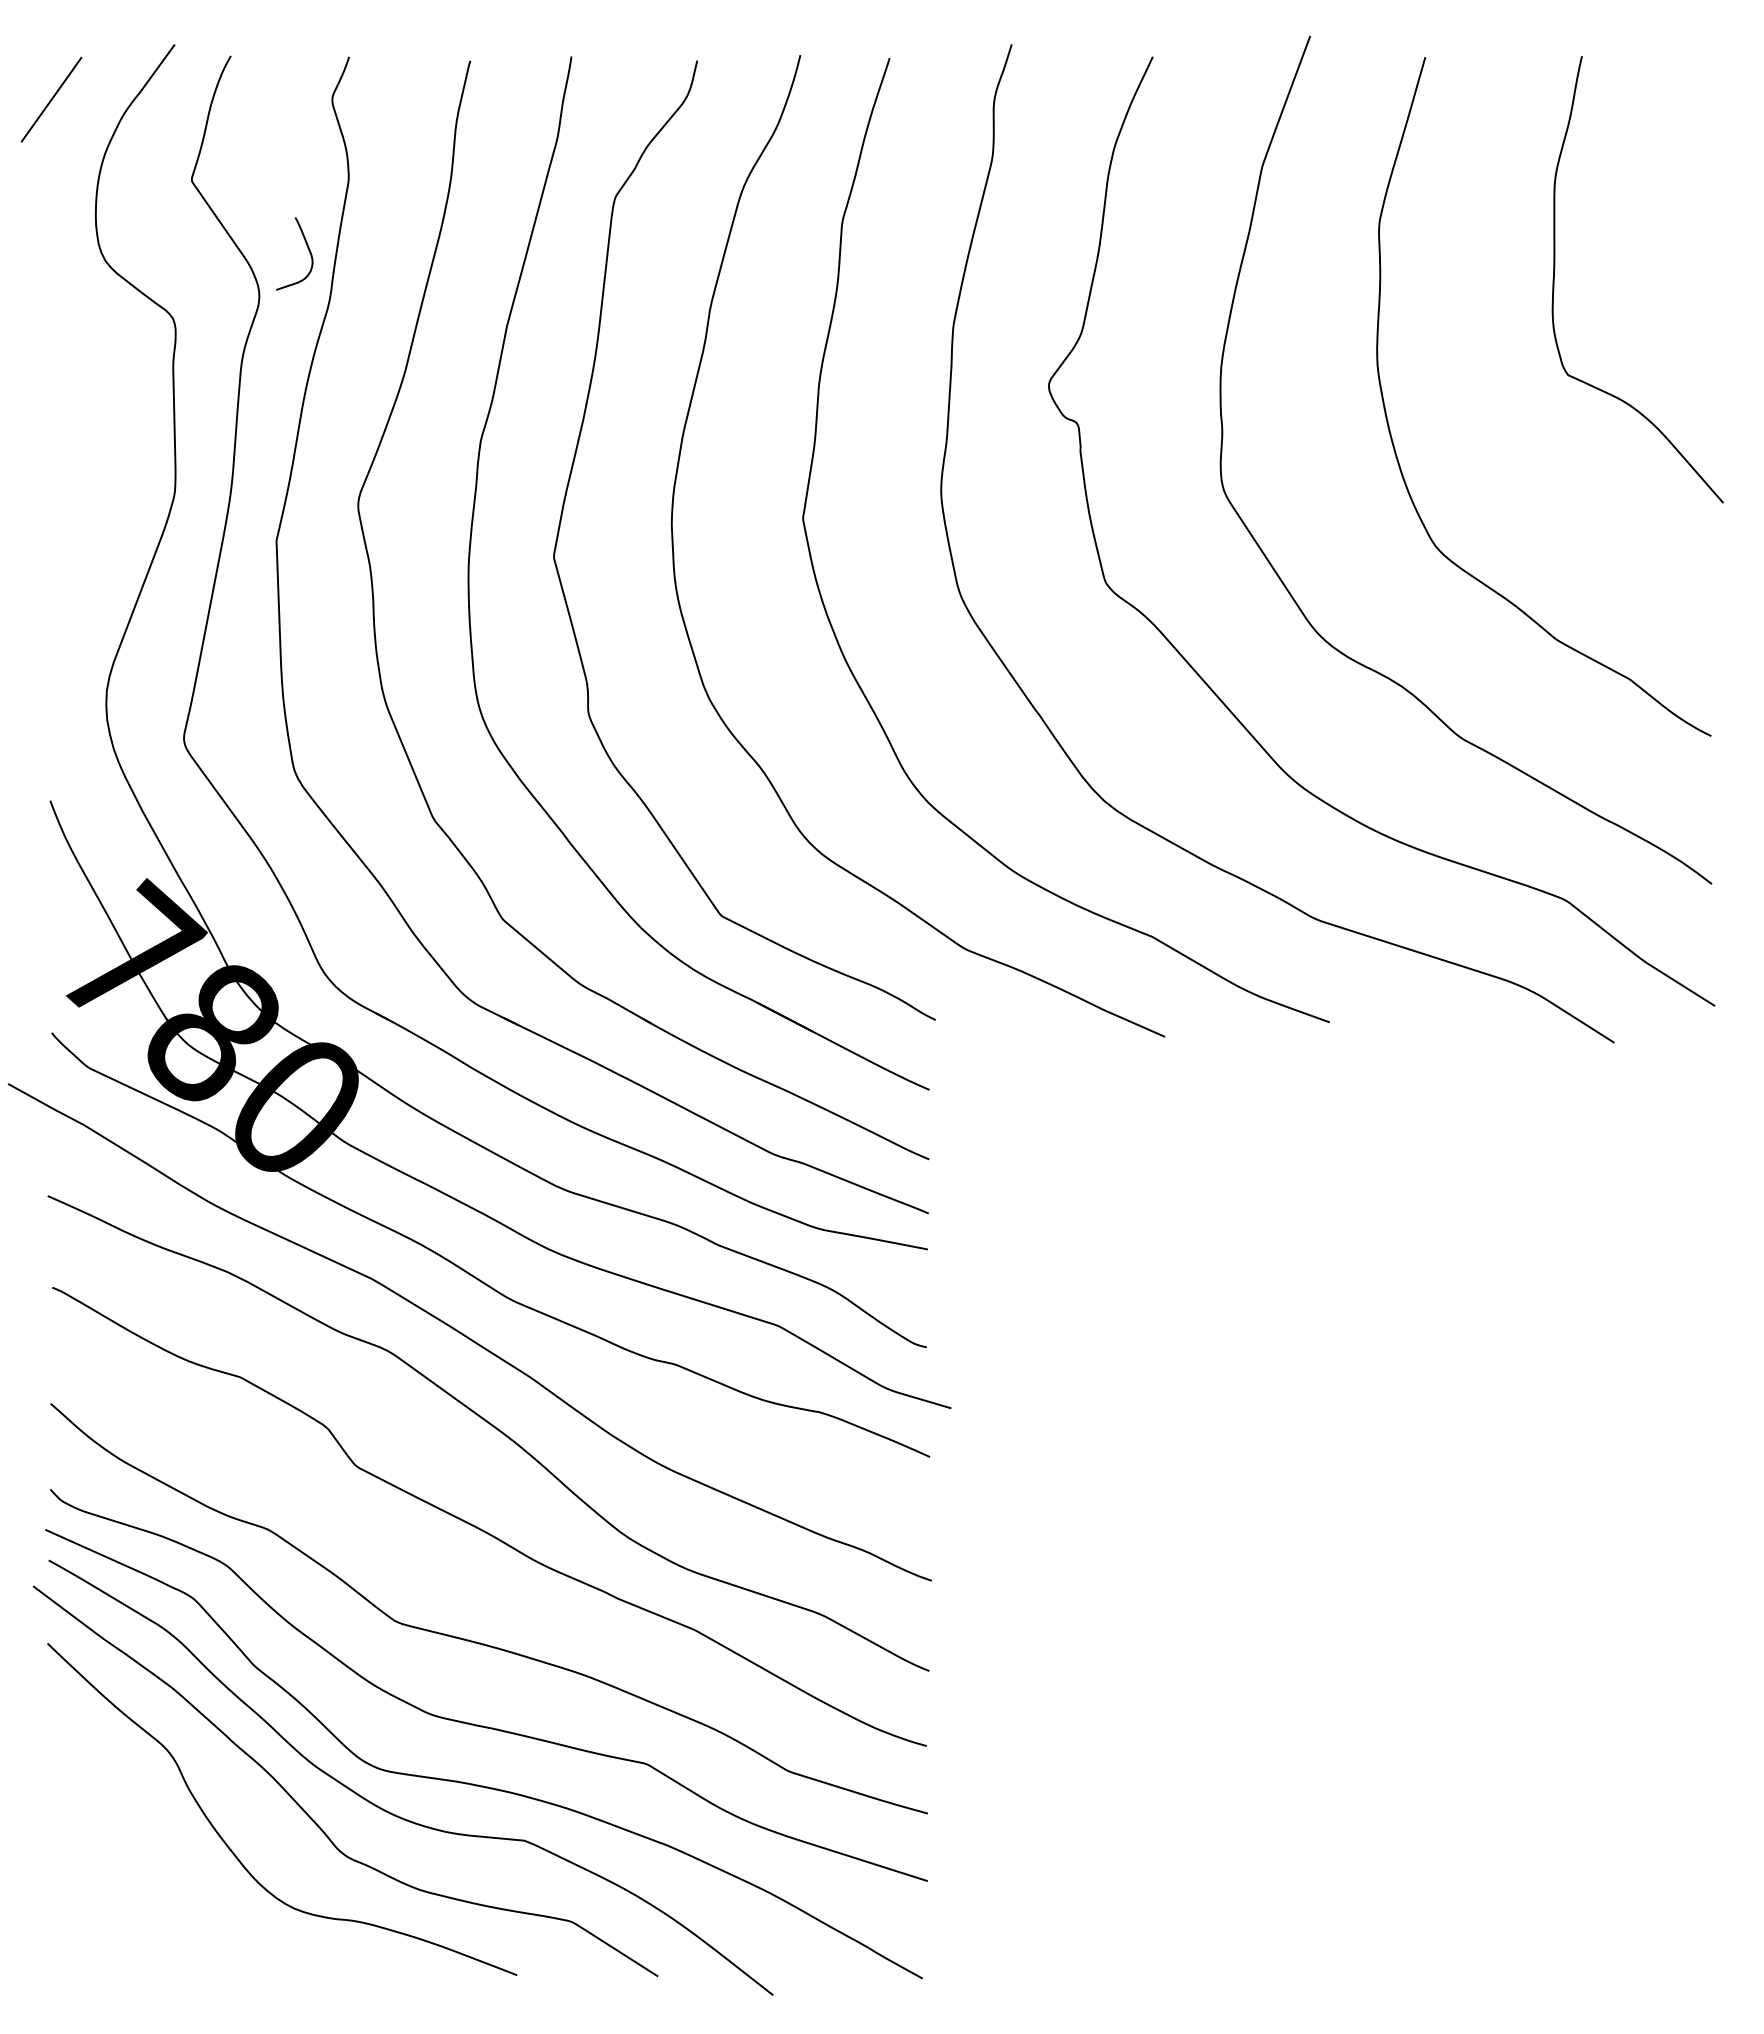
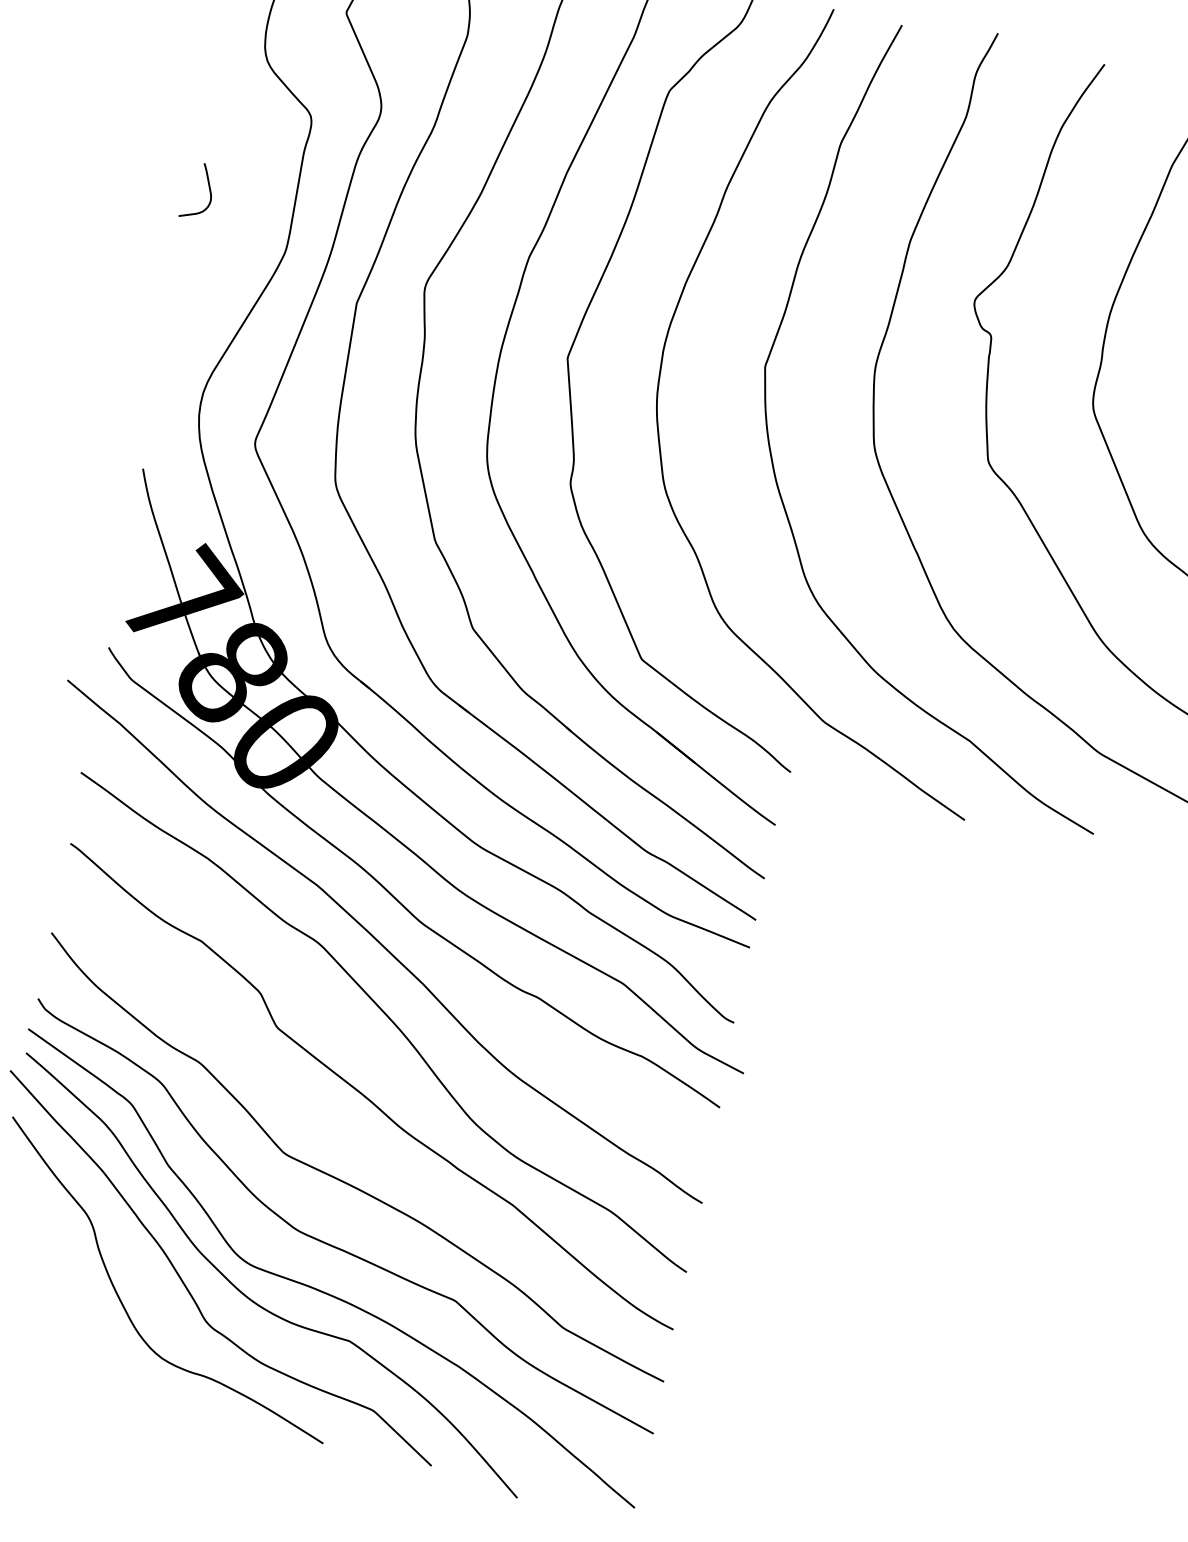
curve: (307, 248) -> (209, 188), moved

